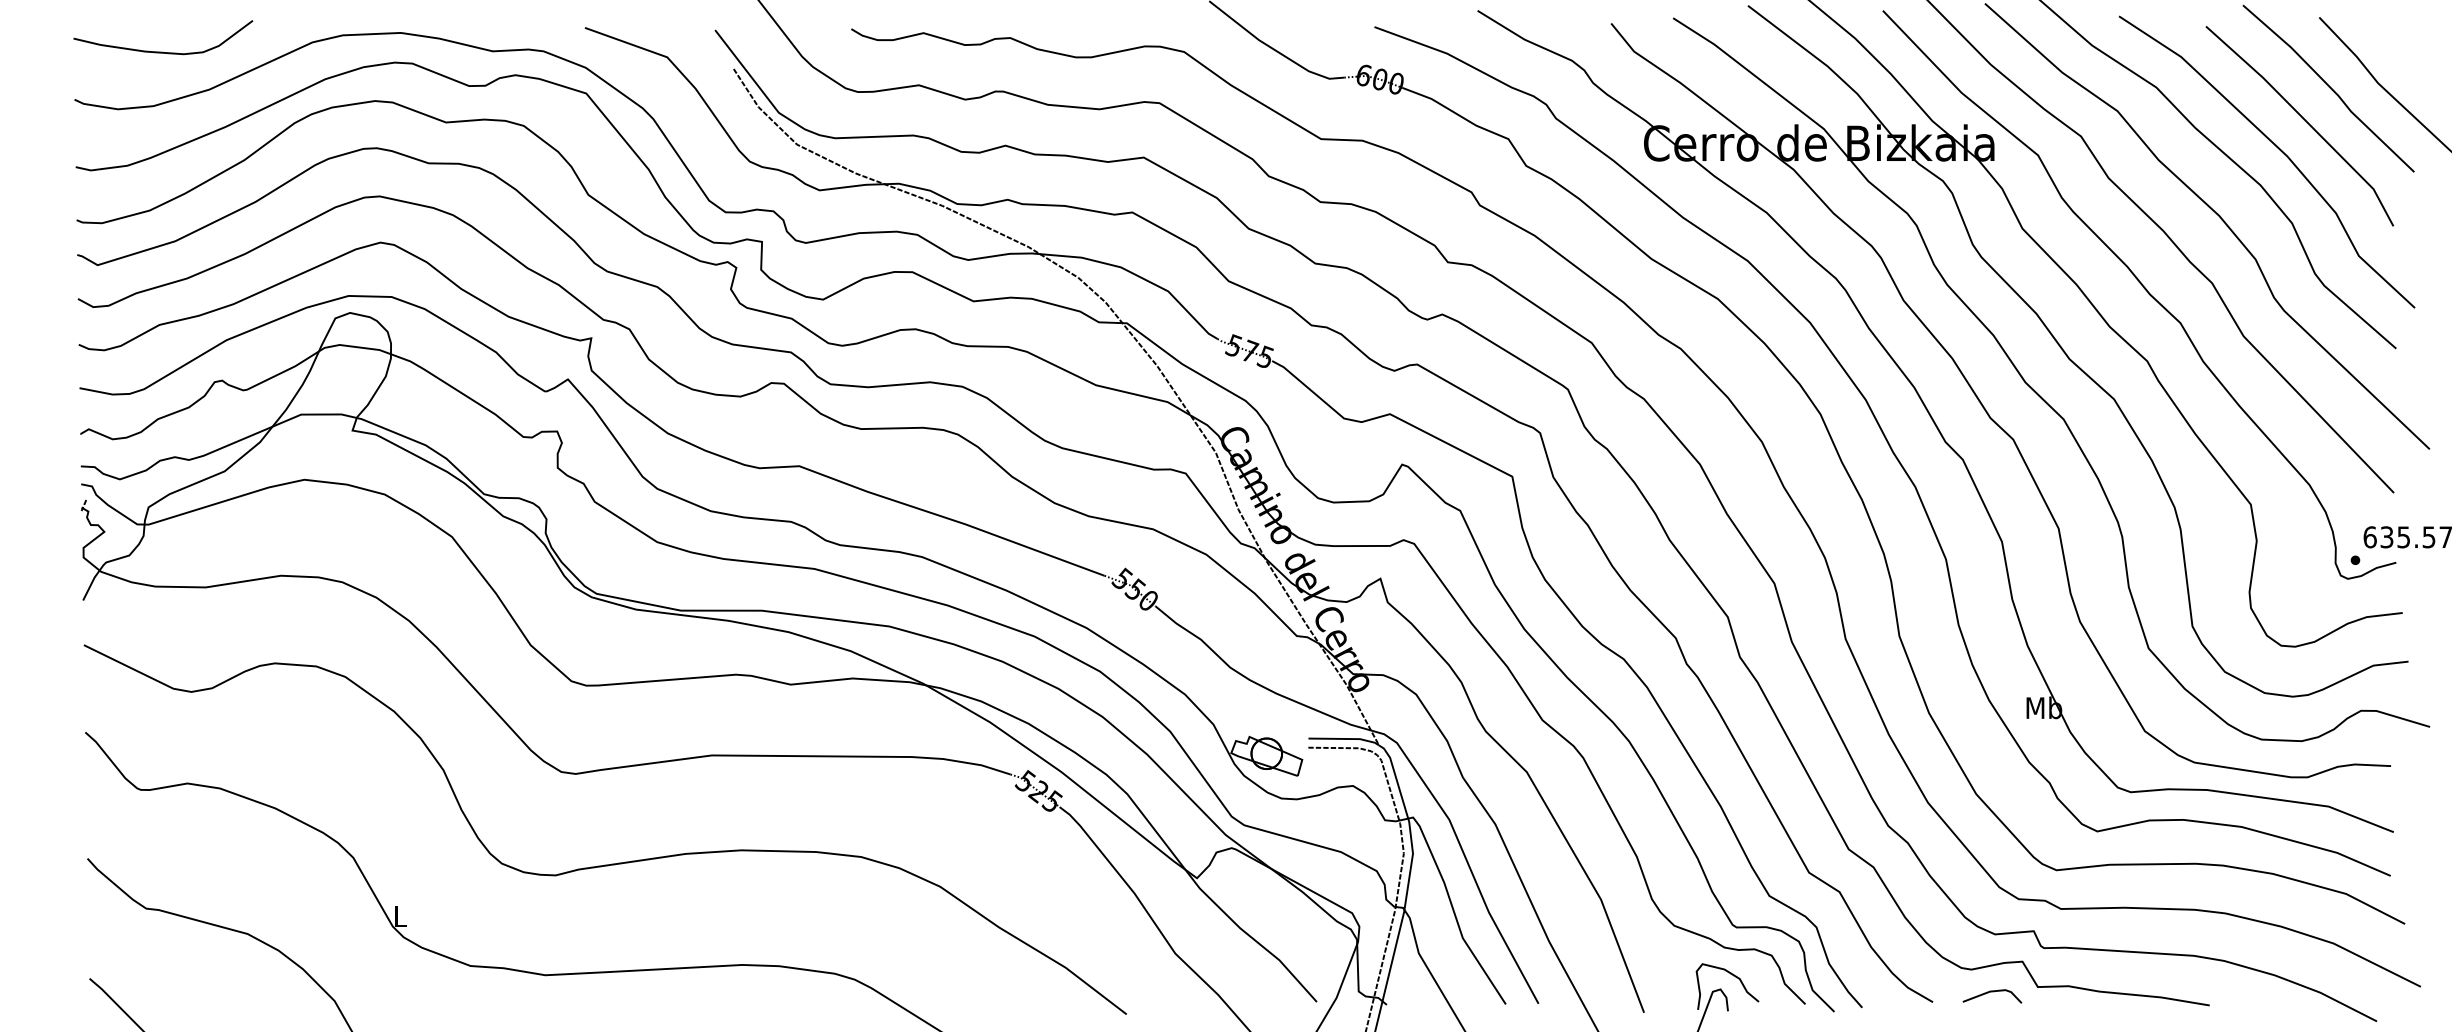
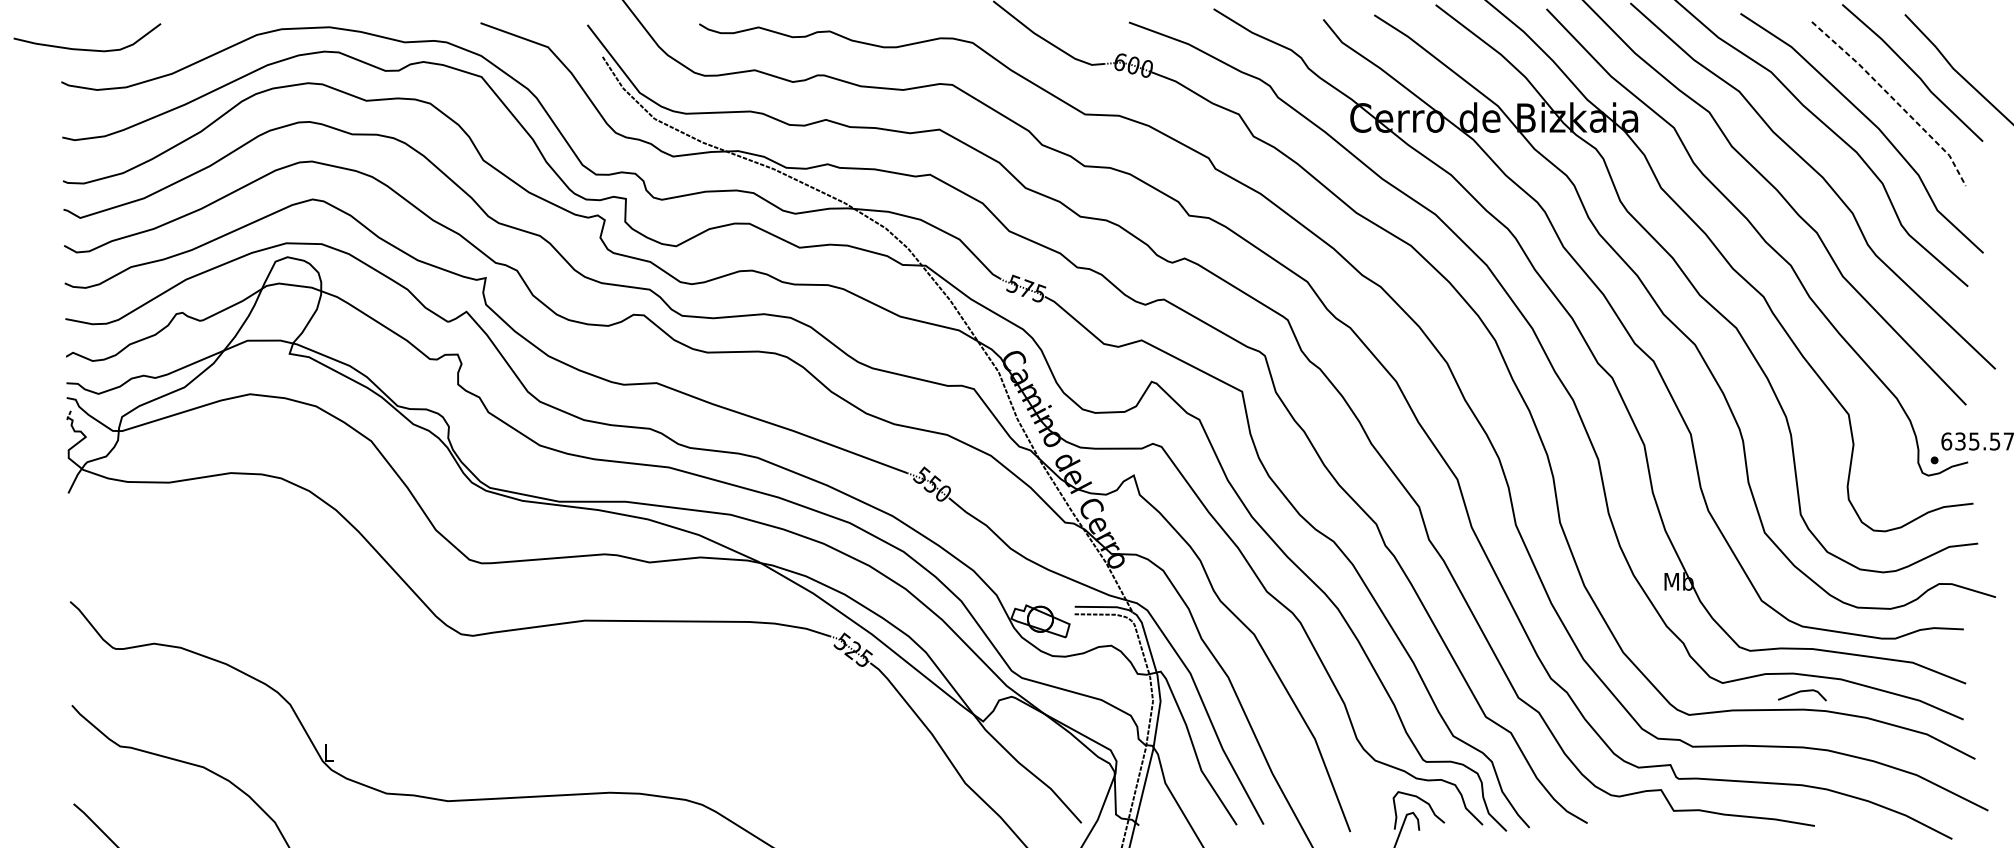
curve: (163, 51) -> (87, 49), moved
line: (2306, 121) -> (1894, 99), solid -> dashed
curve: (611, 863) -> (502, 709), removed
line: (1992, 992) -> (1802, 692), moved

